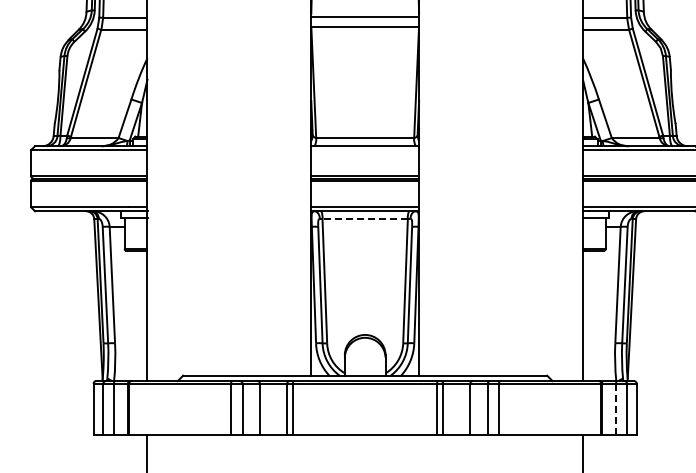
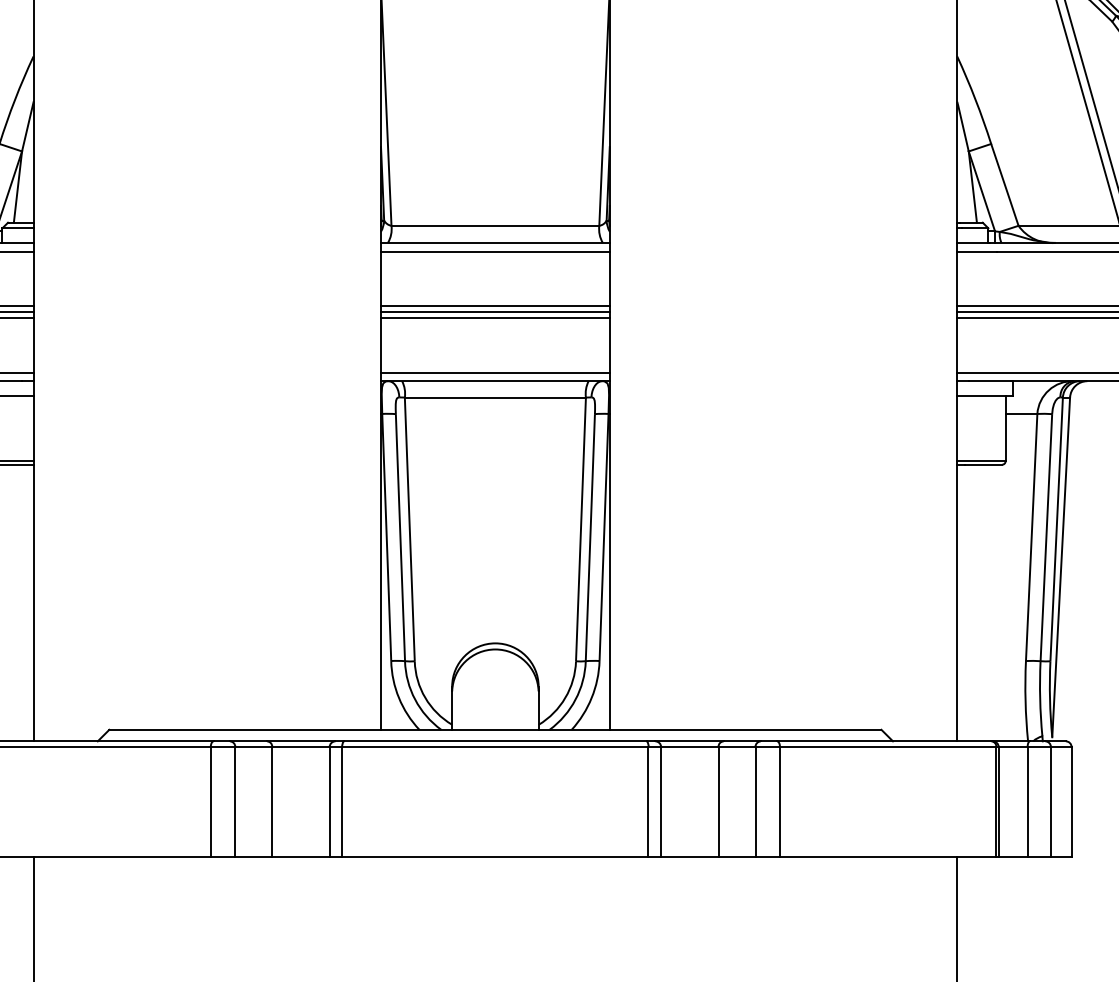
line: (365, 150) -> (496, 252), added
line: (365, 219) -> (496, 398), dashed -> solid
line: (616, 409) -> (1028, 801), dashed -> solid

